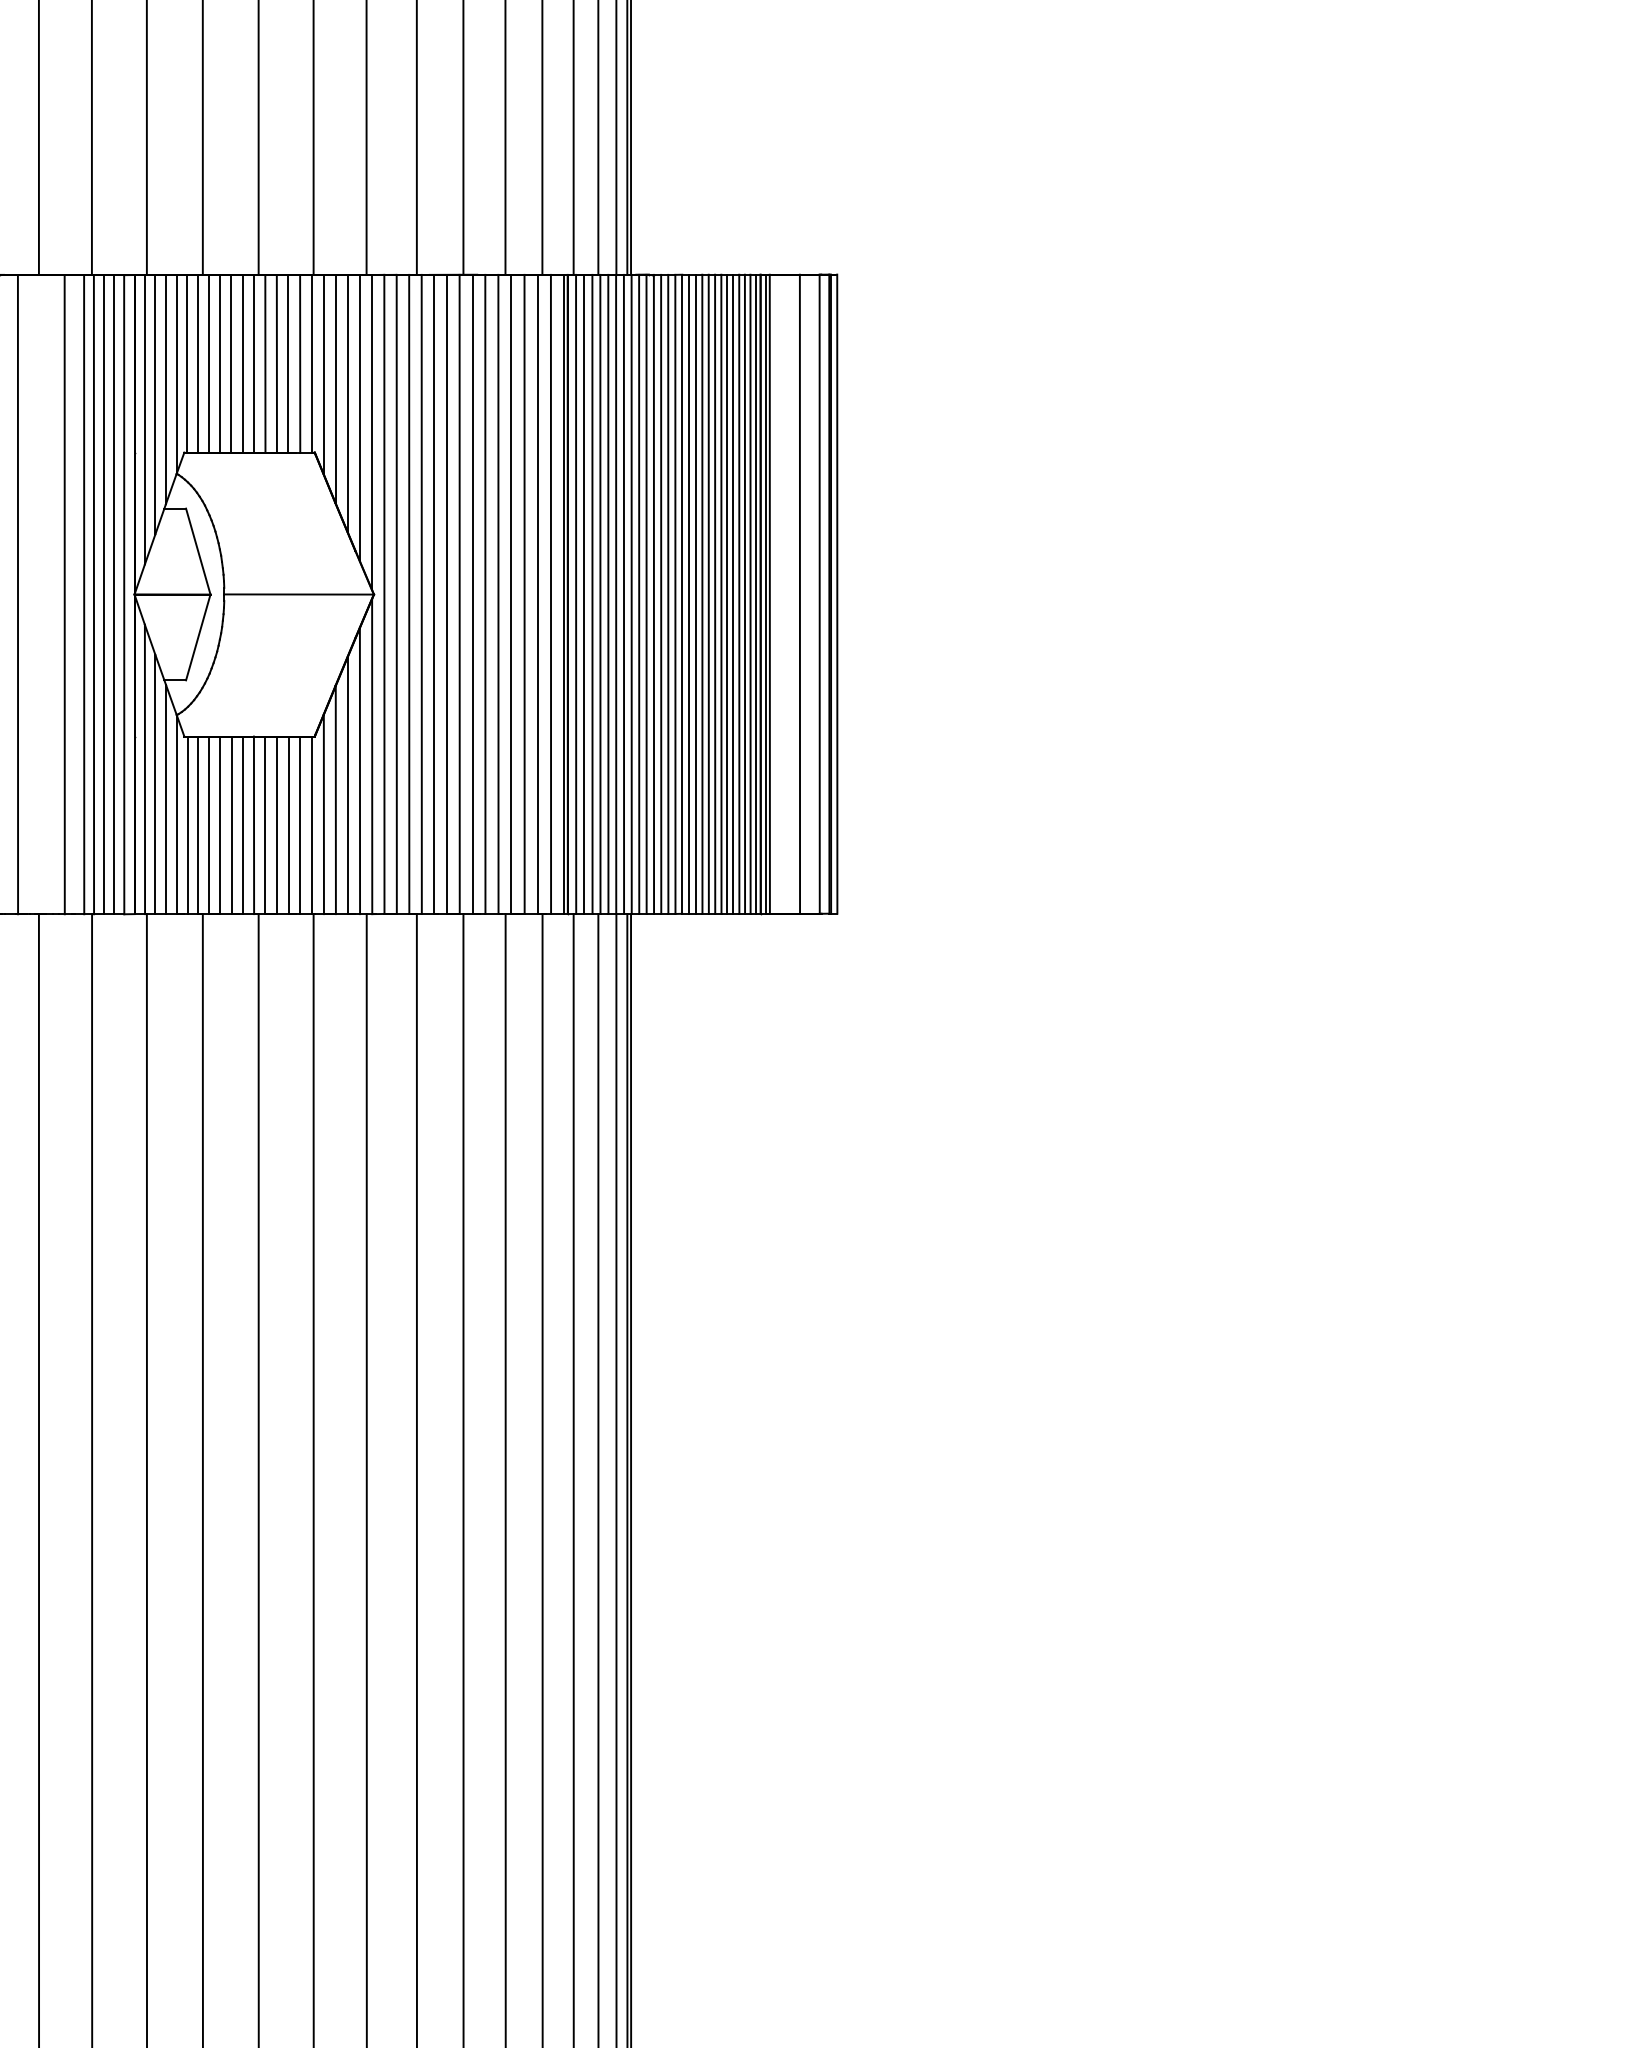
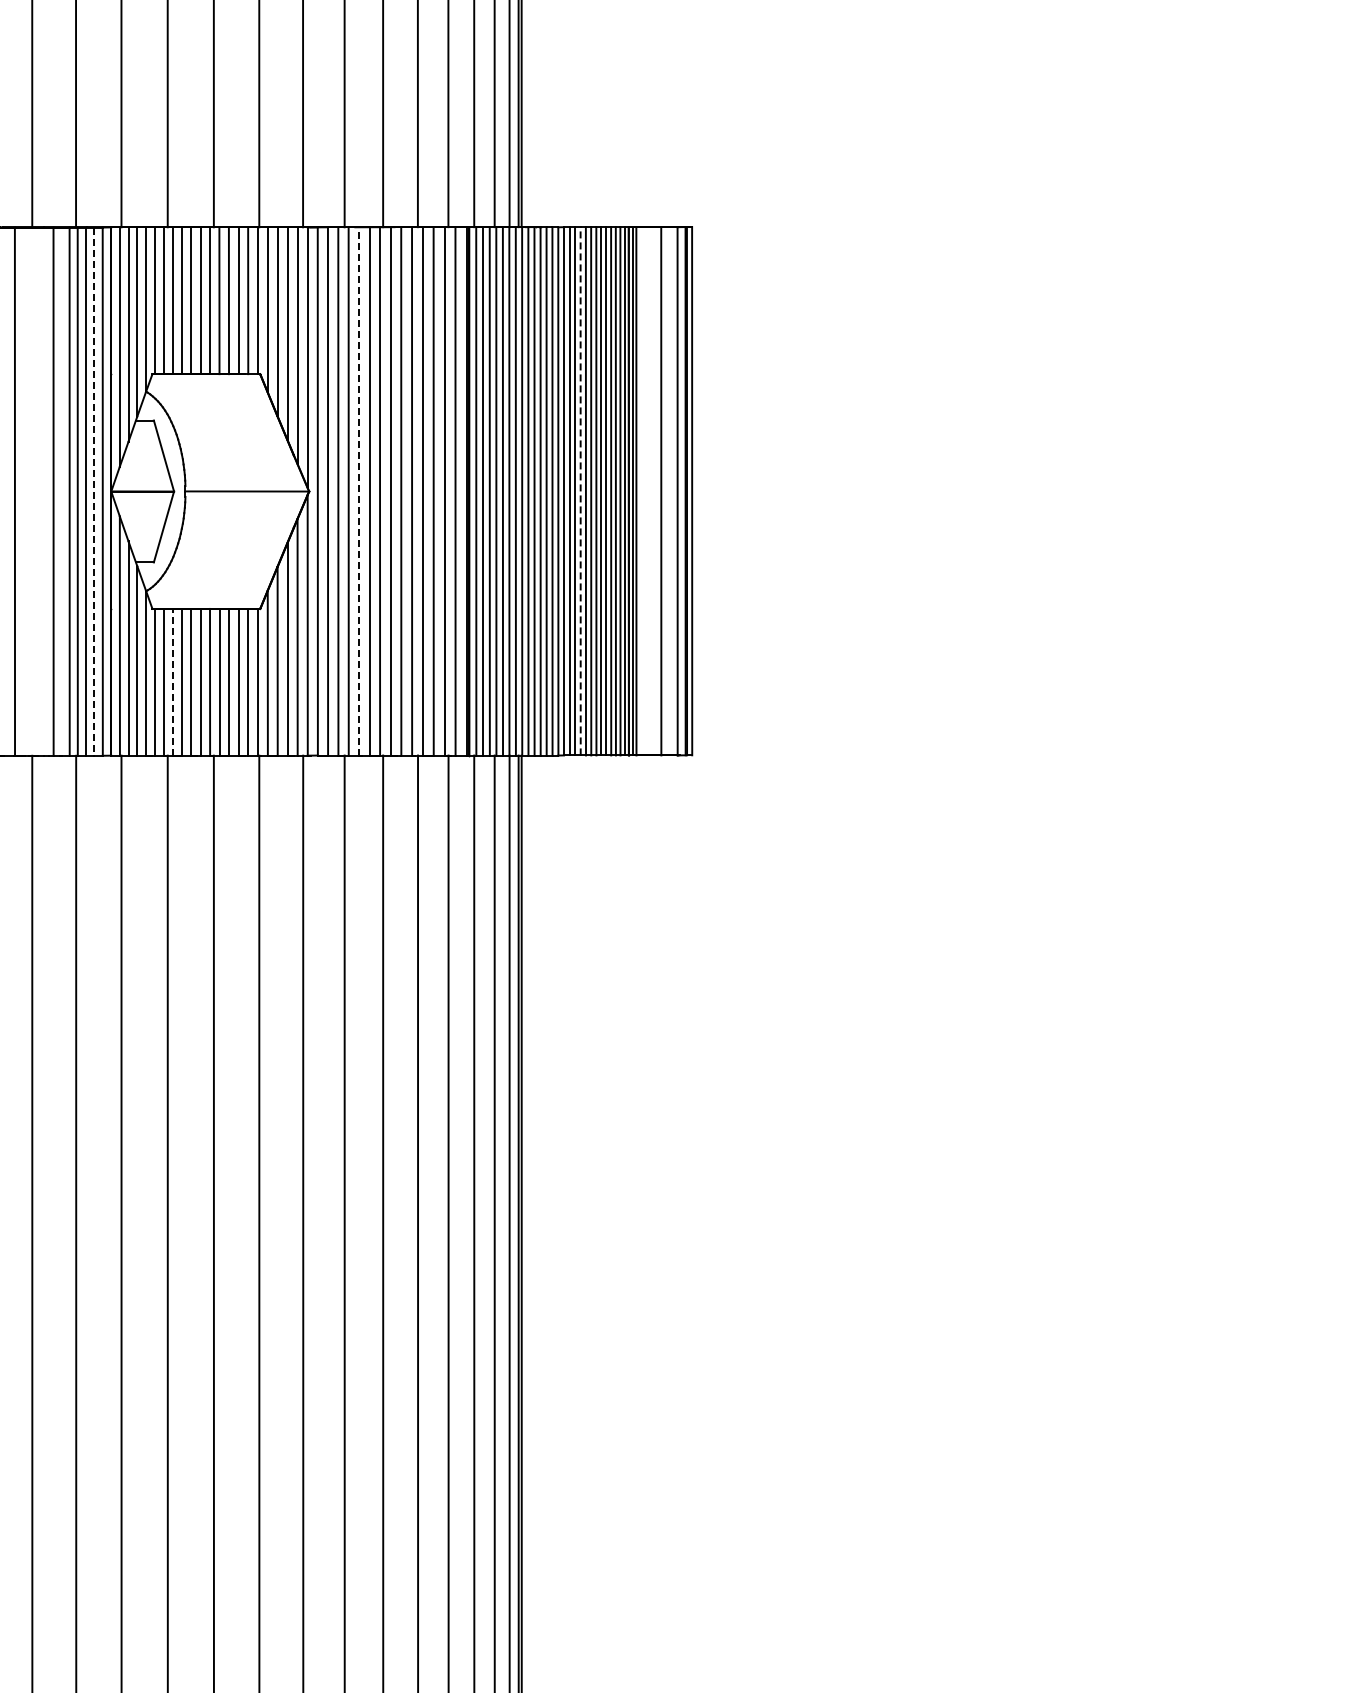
line: (434, 593) -> (359, 490), solid -> dashed
line: (702, 593) -> (580, 490), solid -> dashed
line: (114, 595) -> (94, 492), solid -> dashed
line: (209, 824) -> (173, 681), solid -> dashed

